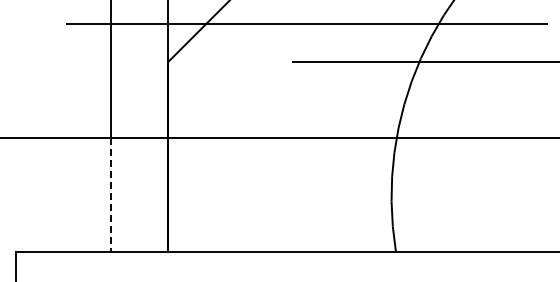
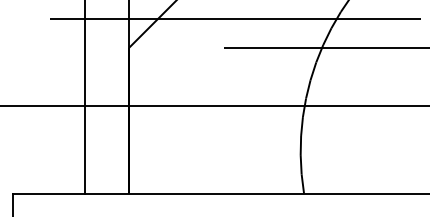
line: (111, 194) -> (85, 149), dashed -> solid

